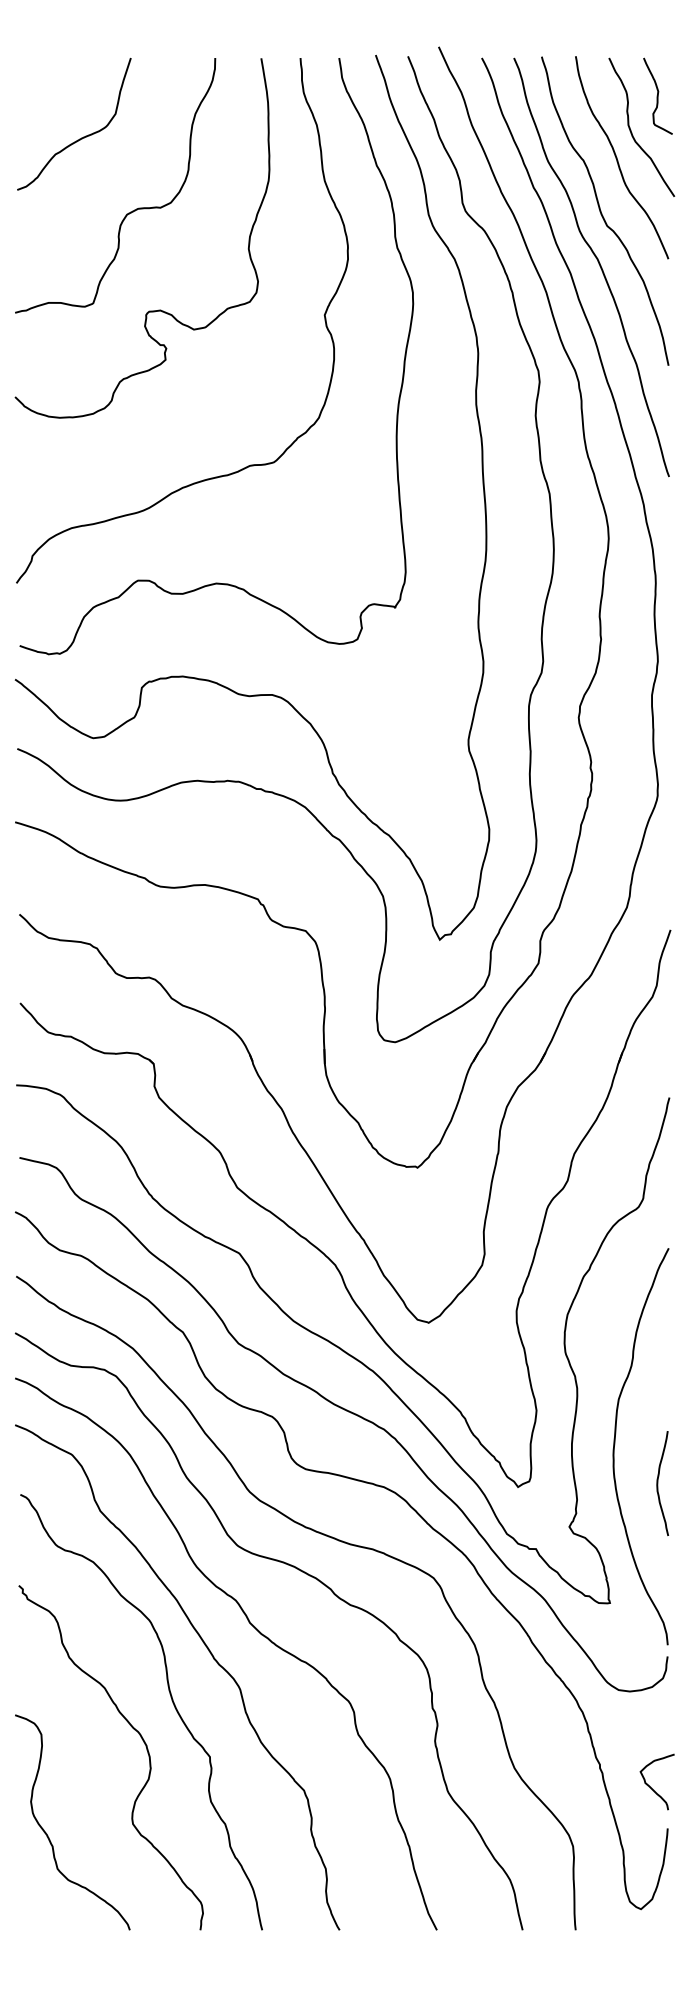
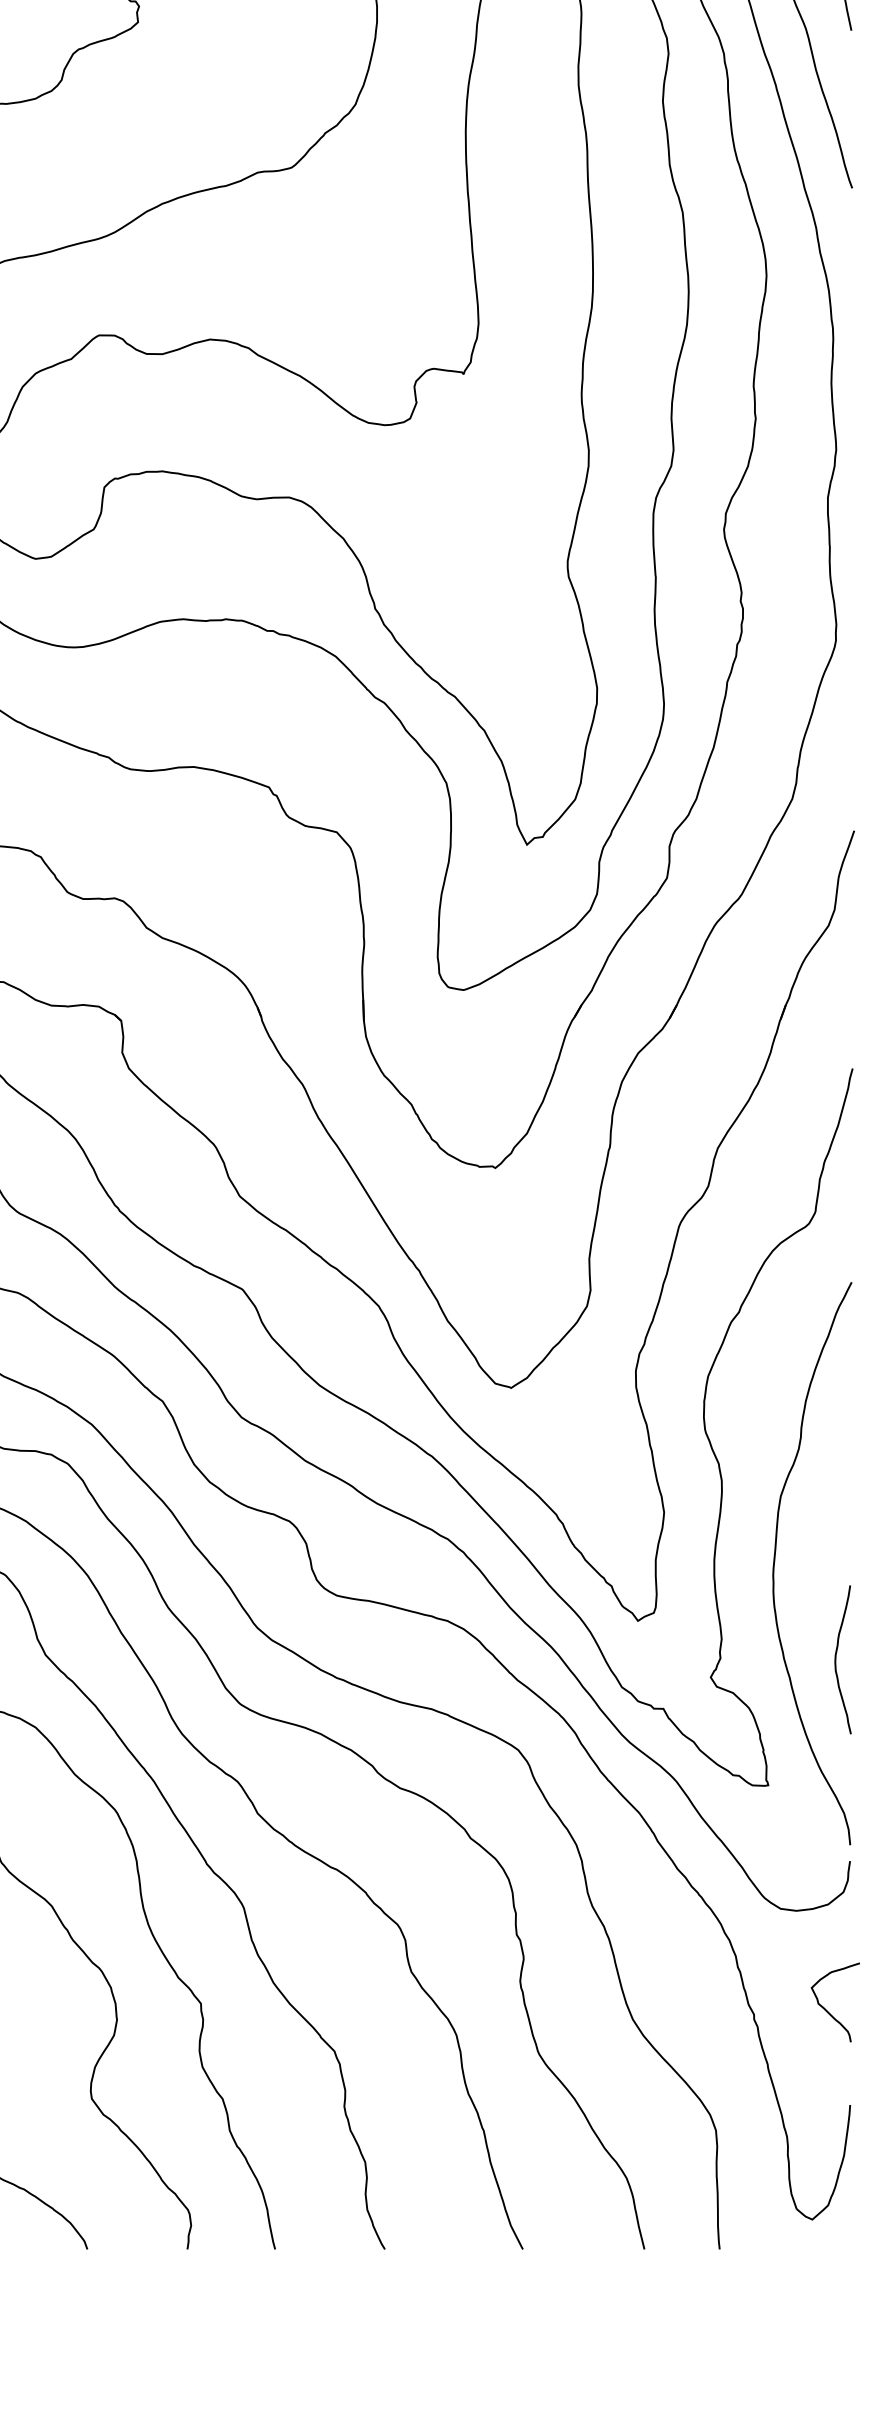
curve: (658, 1483) -> (837, 1659), moved
curve: (650, 1786) -> (825, 2008), moved

